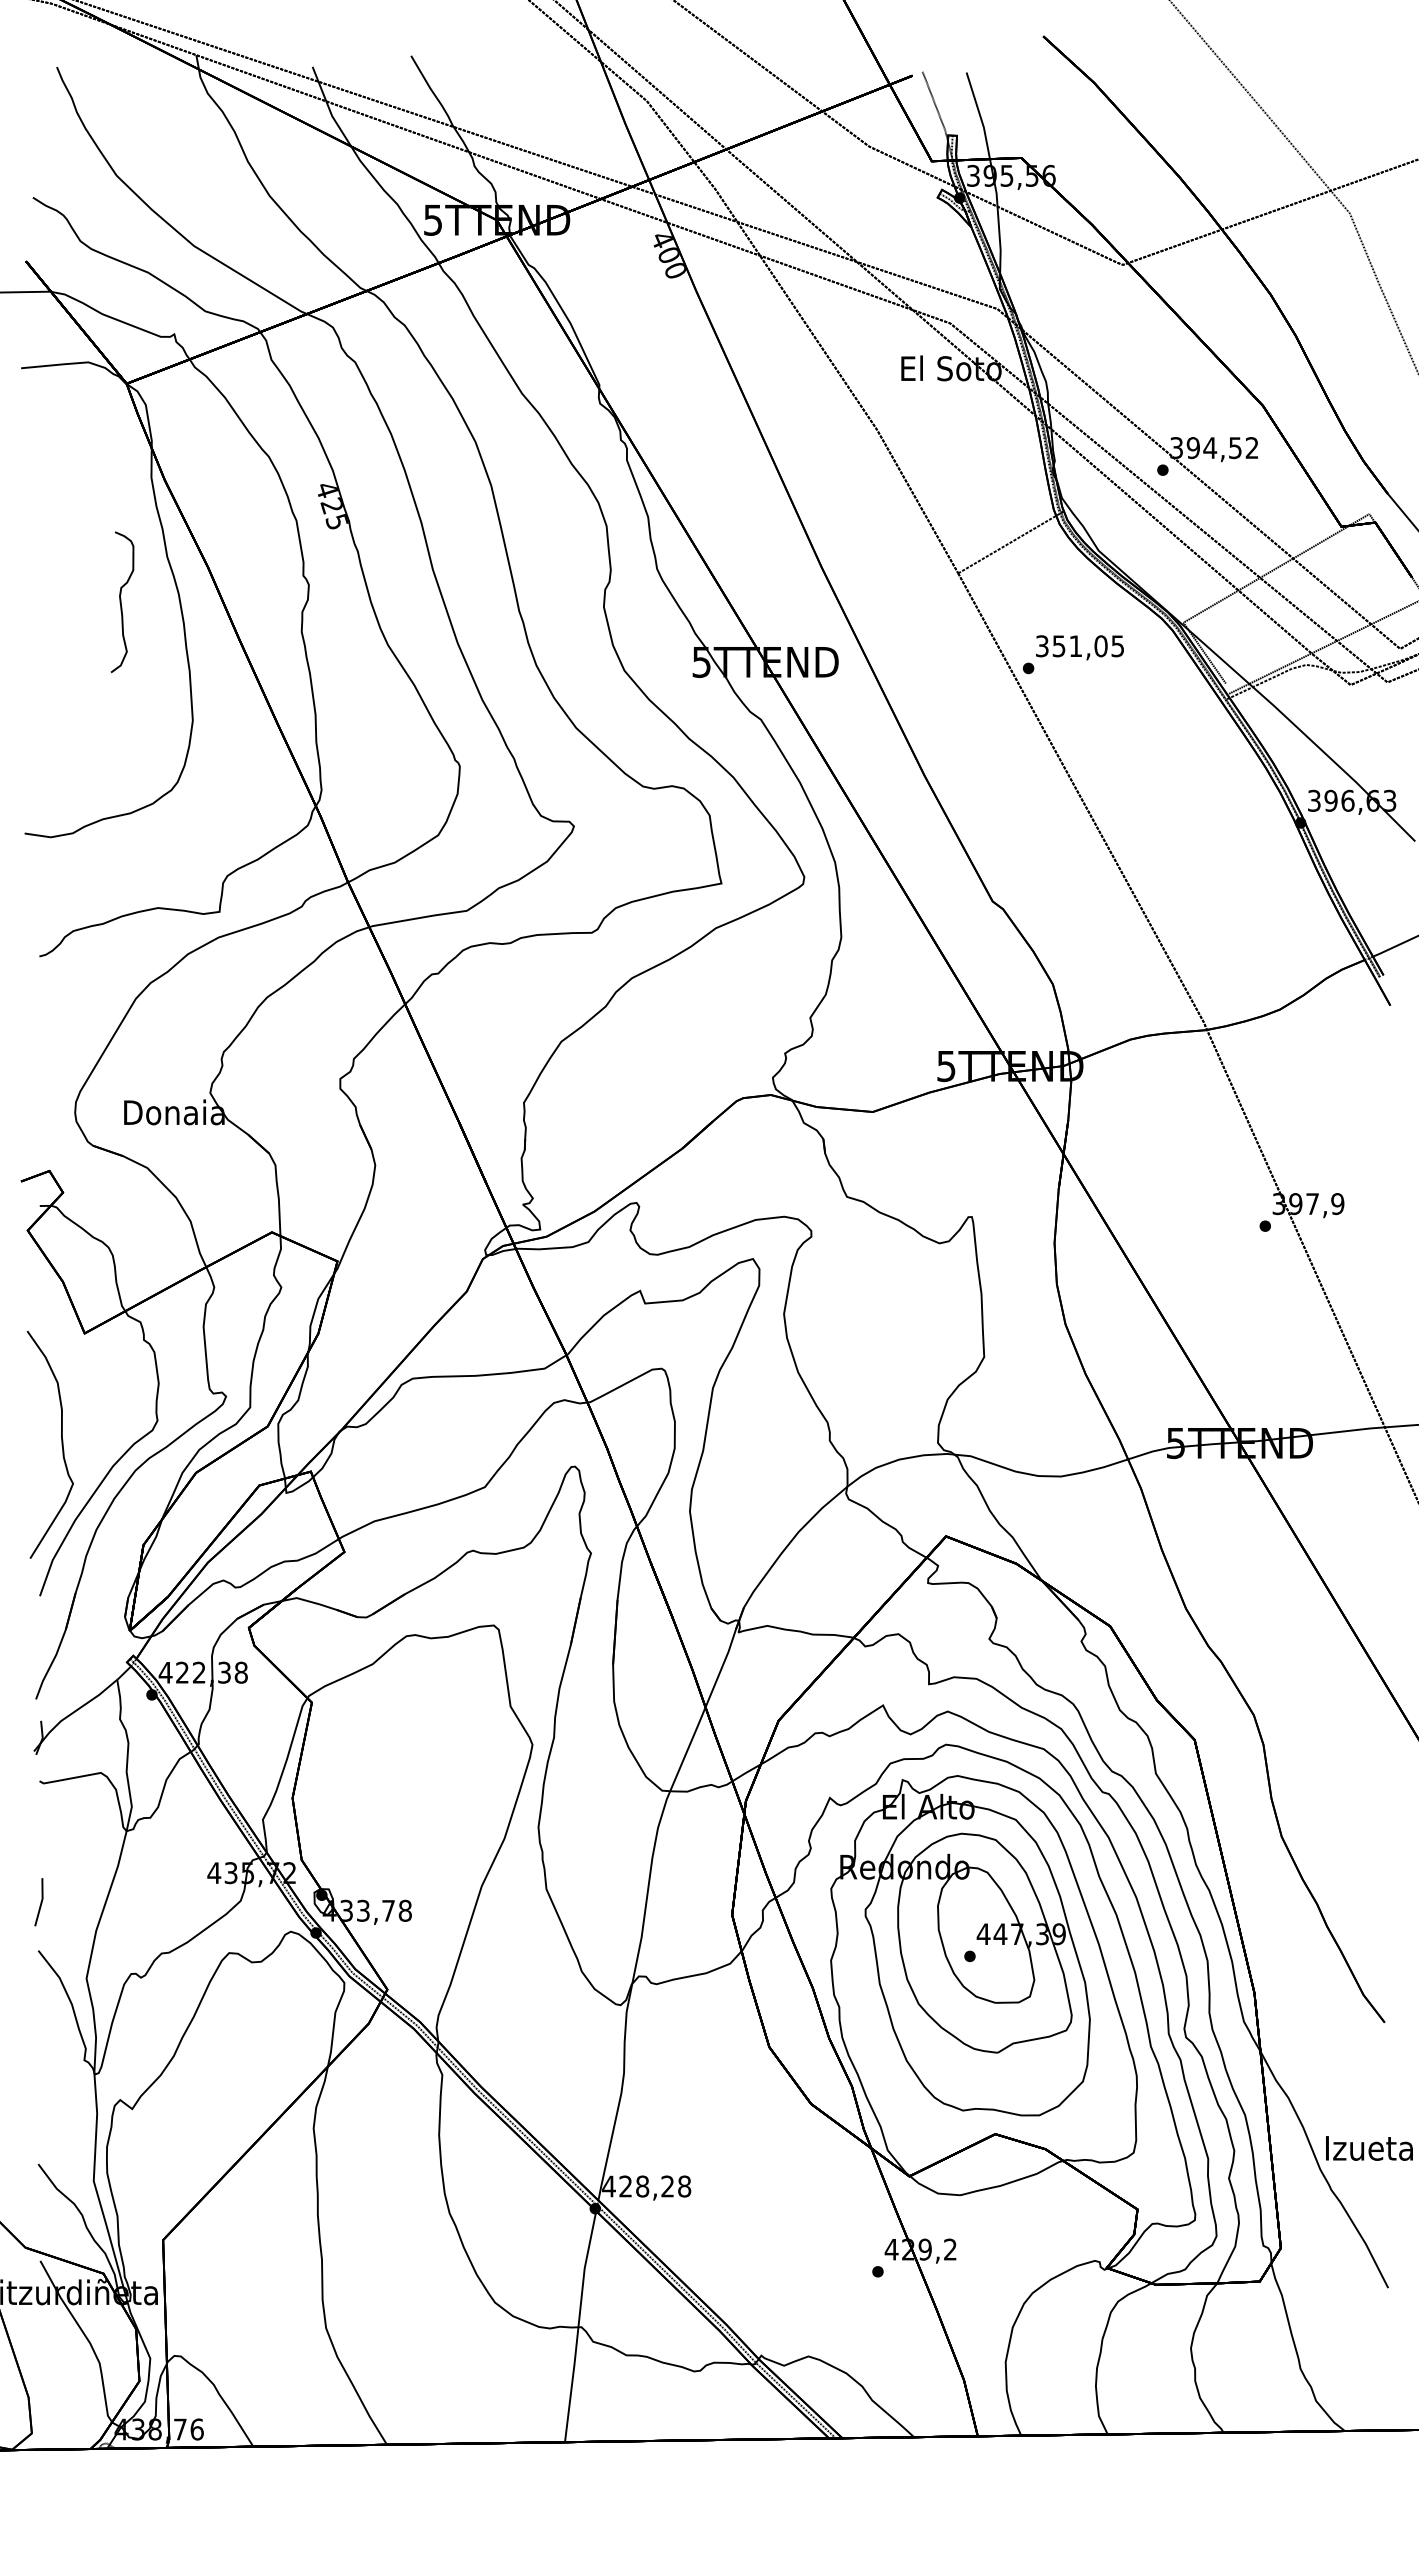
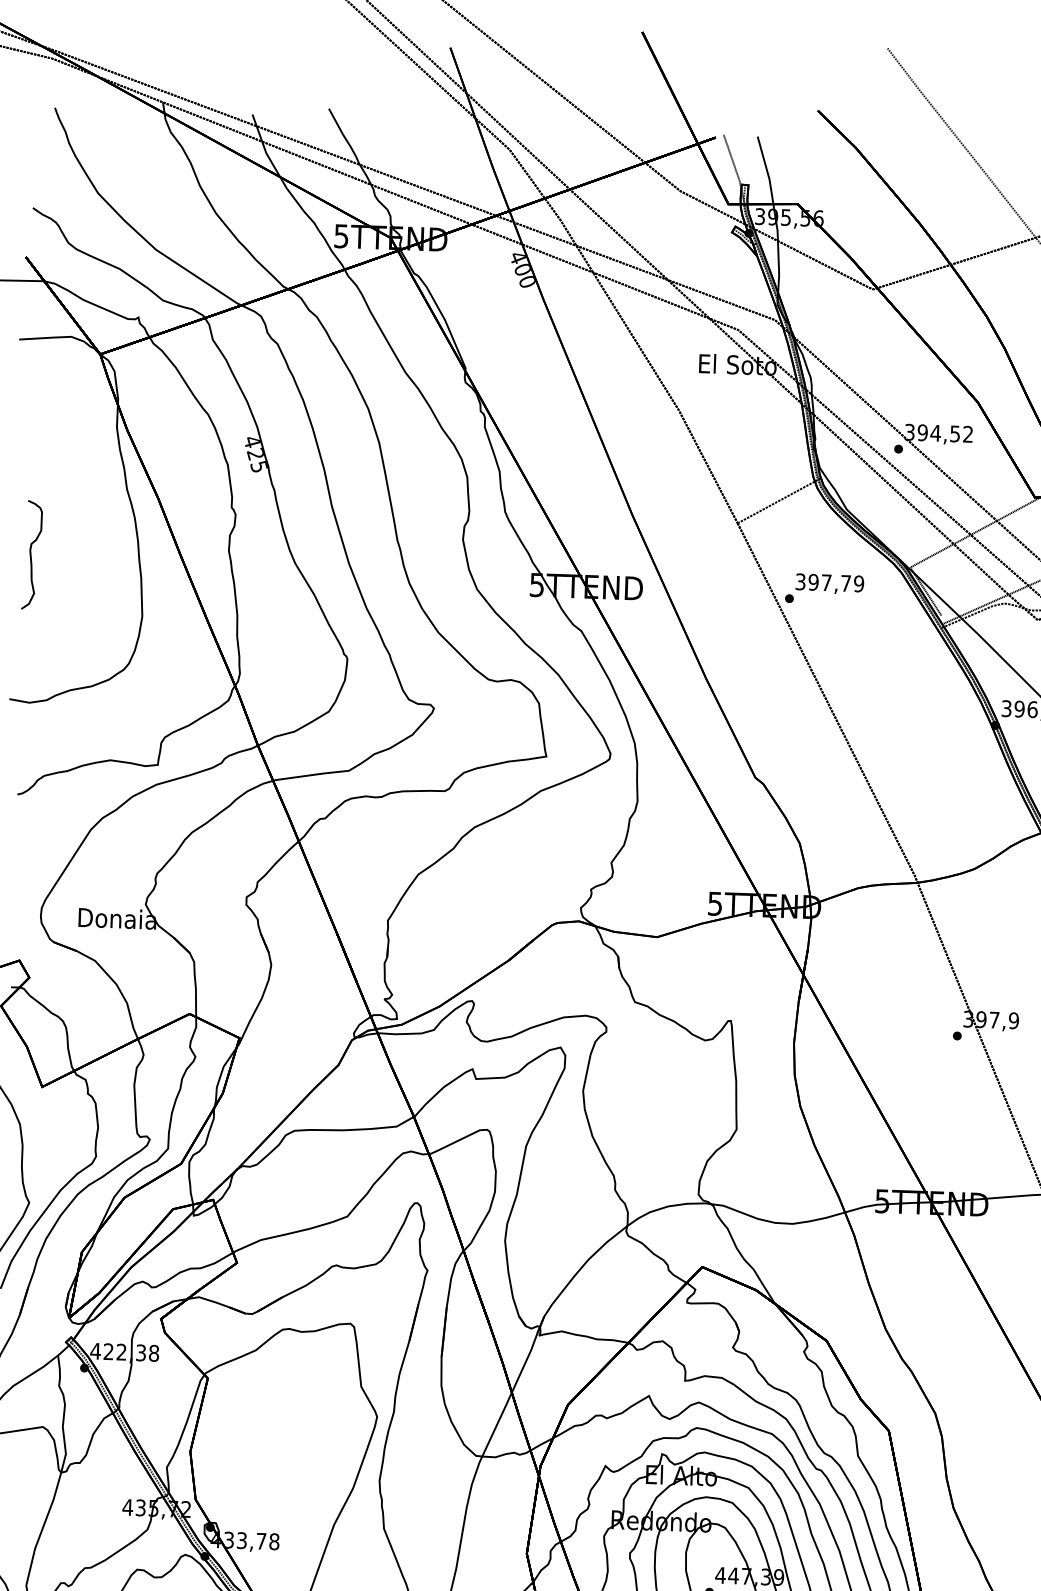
part: (122, 602) -> (32, 555), moved
text: (1088, 646) -> (836, 583), 351,05 -> 397,79

